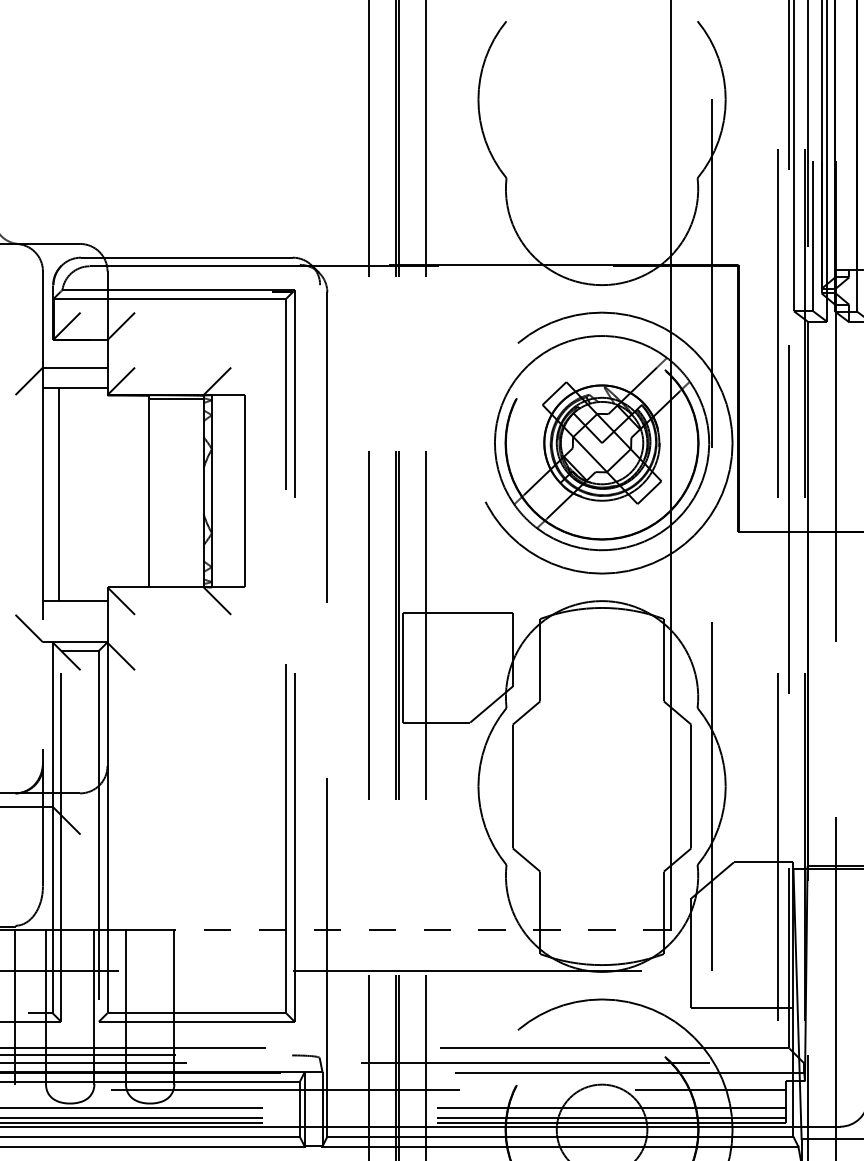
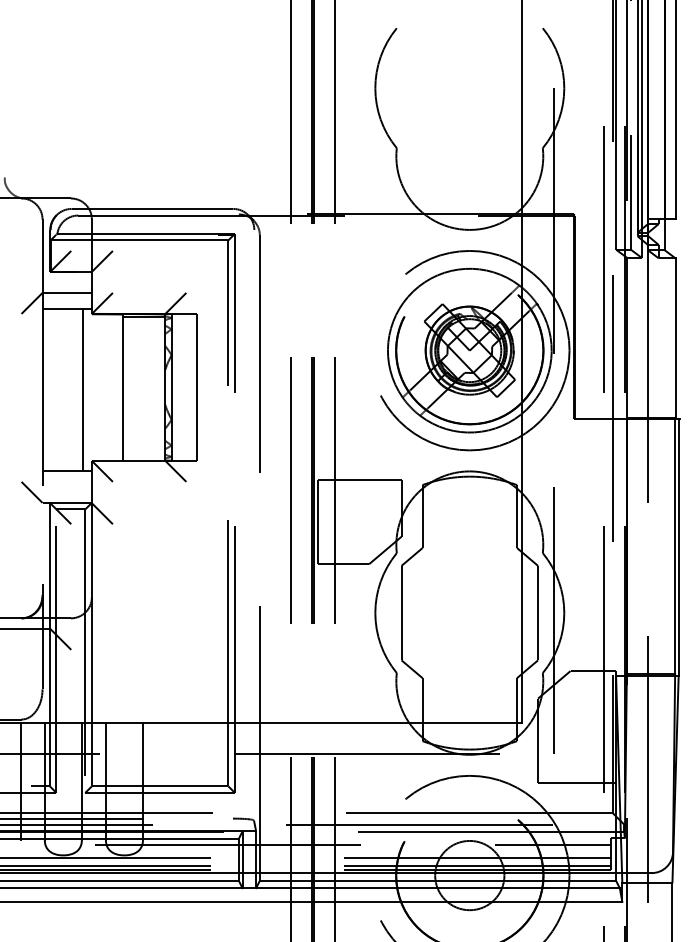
line: (58, 493) -> (82, 389), moved
line: (422, 929) -> (332, 722), dashed -> solid

